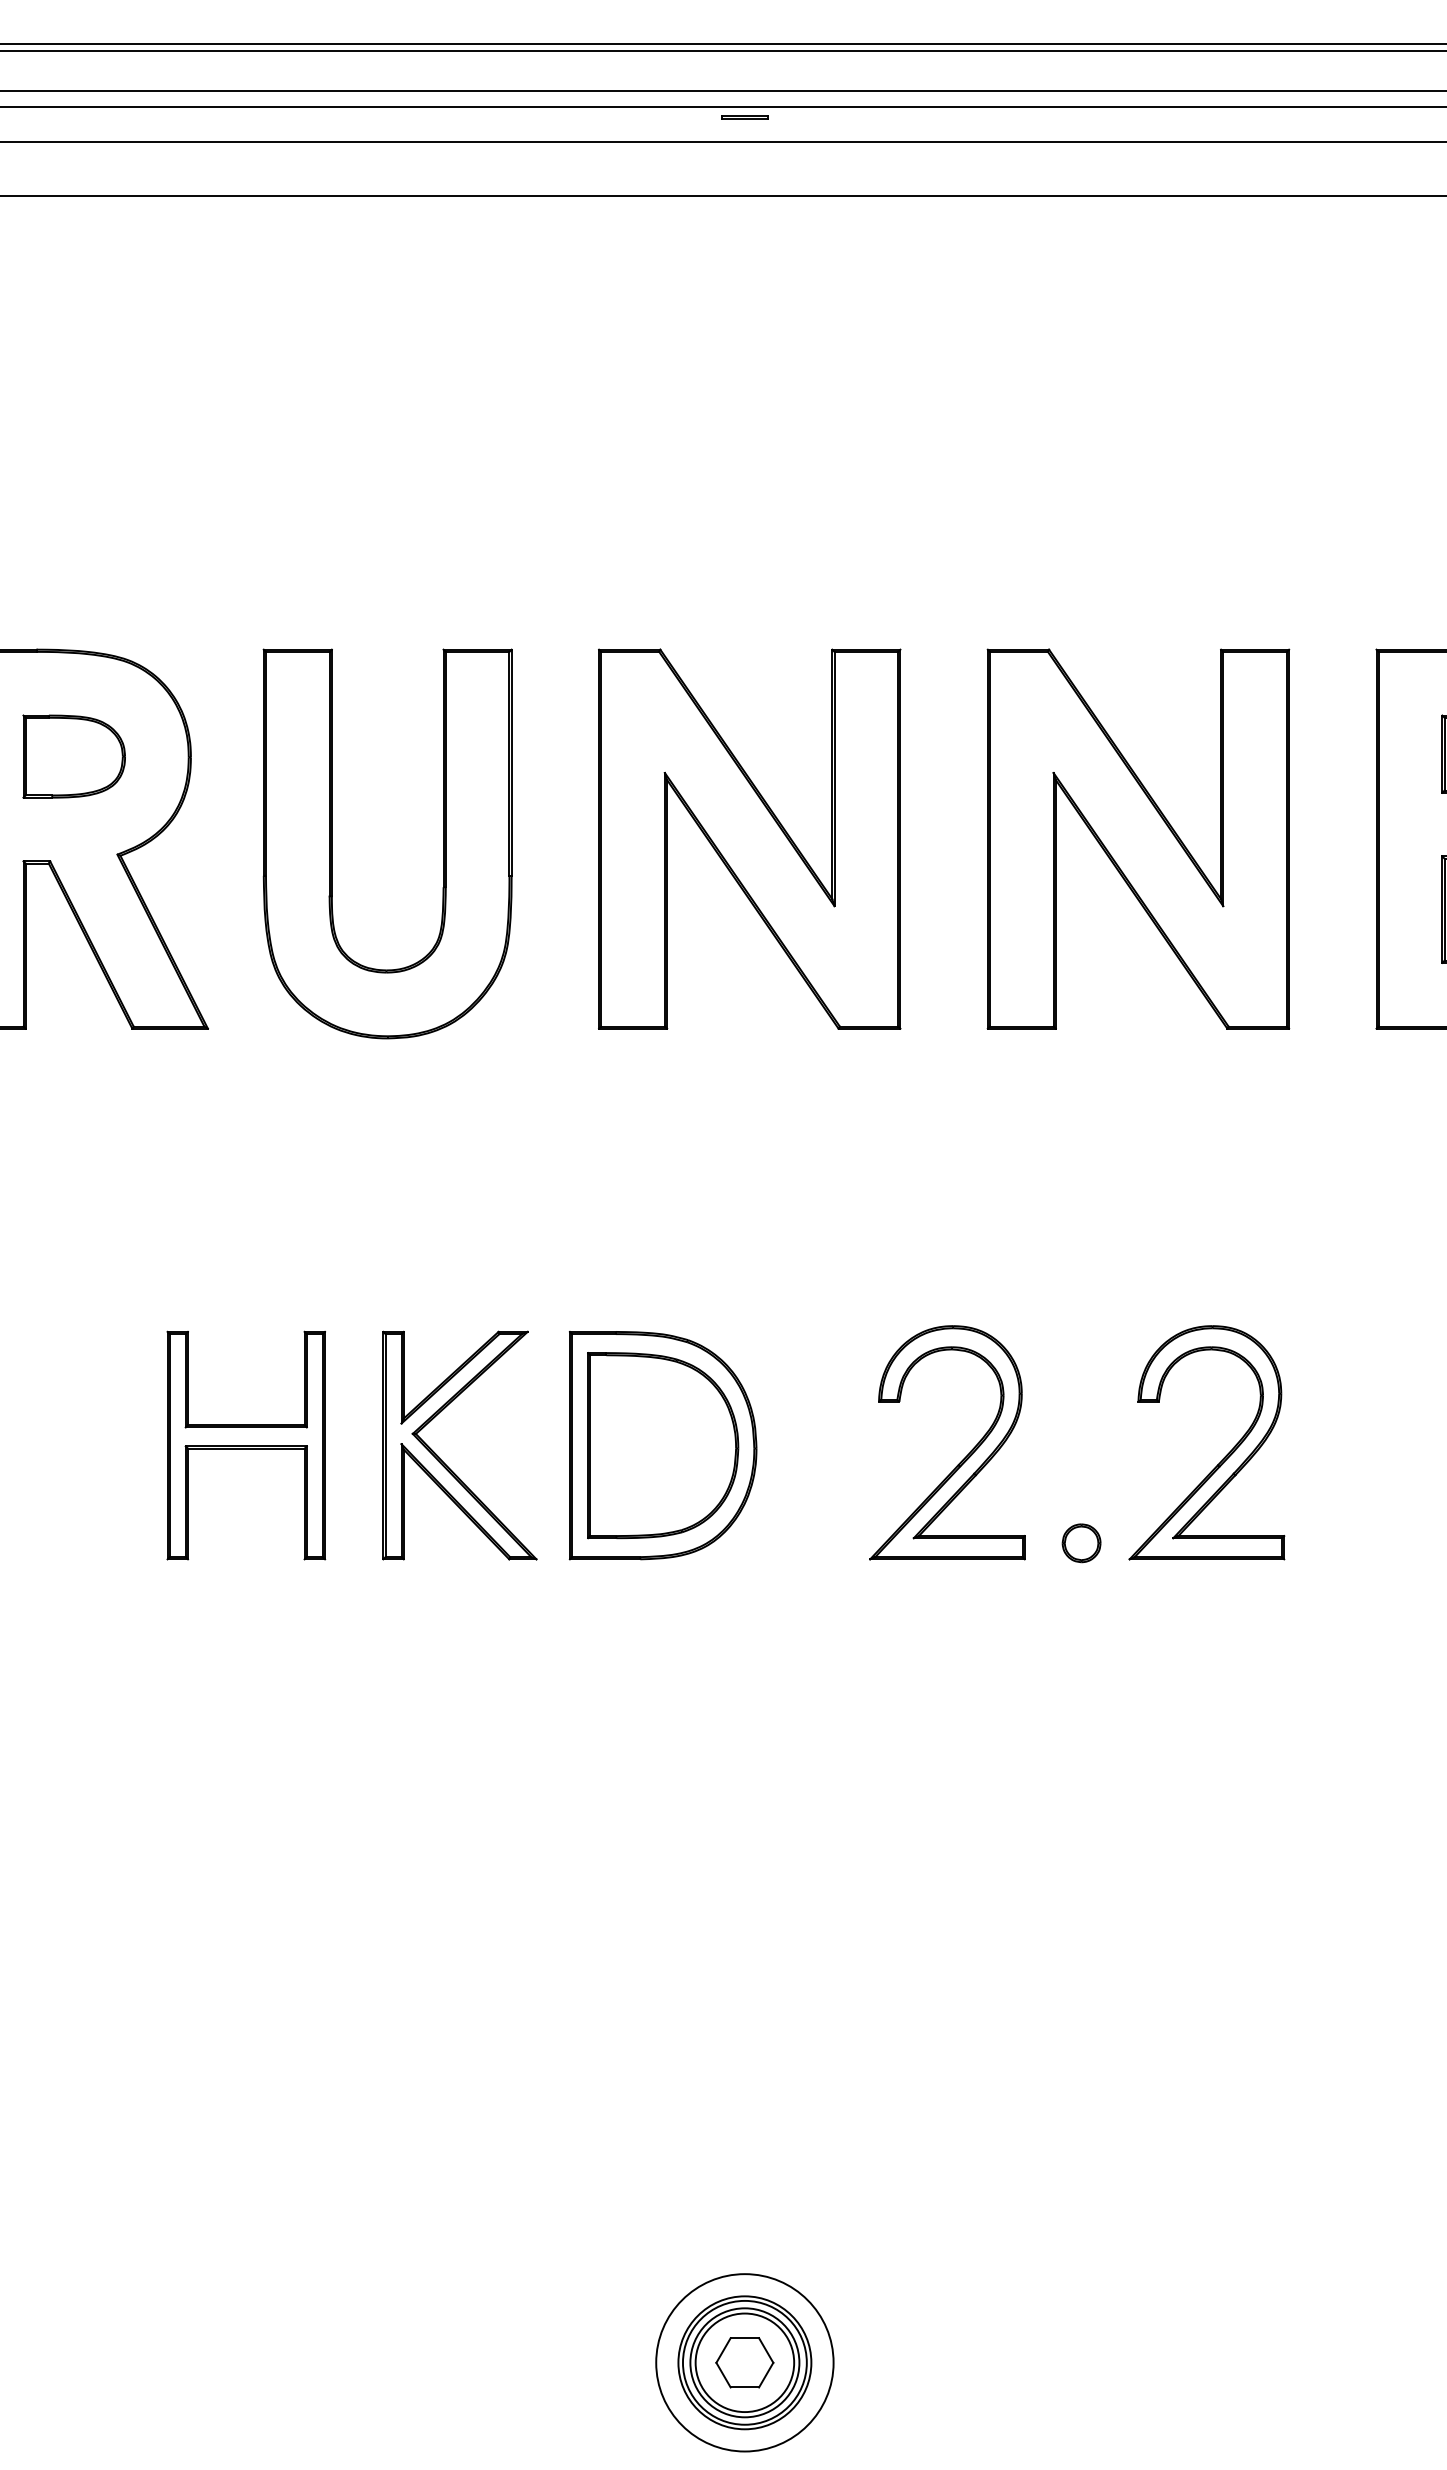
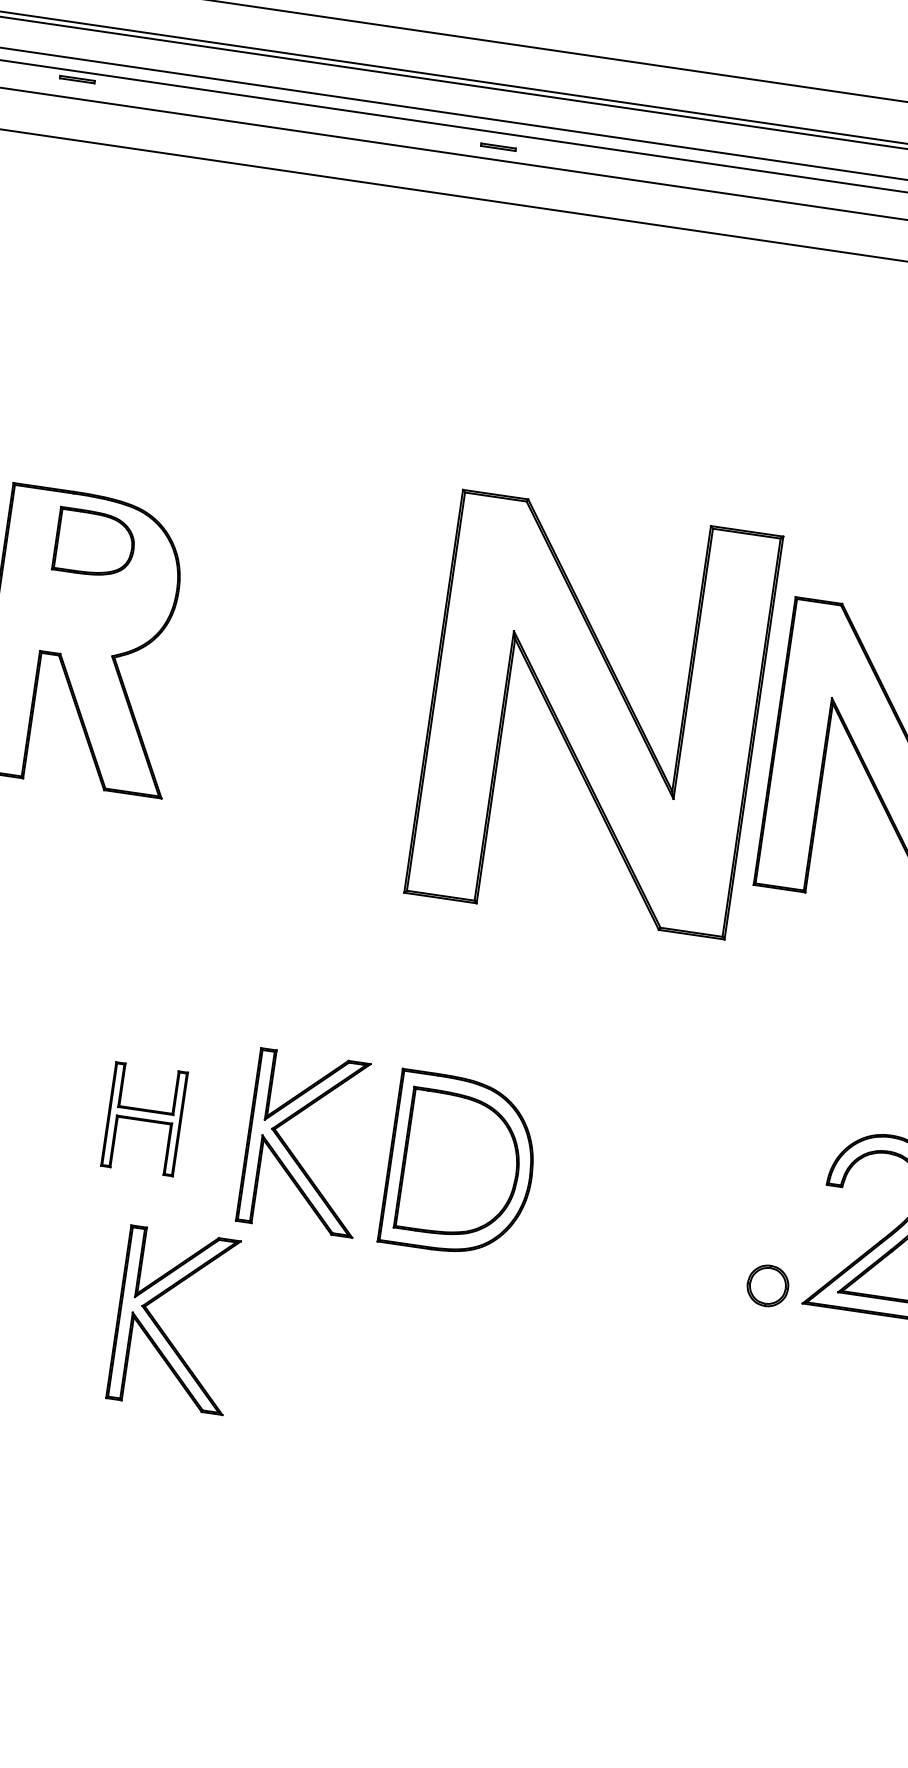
line: (744, 116) -> (498, 146), moved
part: (73, 756) -> (94, 543), moved
part: (749, 838) -> (593, 714), size x1.4
part: (332, 843) -> (276, 671), removed
part: (246, 1445) -> (144, 1119), size x0.6
part: (963, 1458) -> (687, 1208), removed
part: (1081, 1543) -> (767, 1286), size x1.4
part: (309, 1714) -> (162, 1330), added

